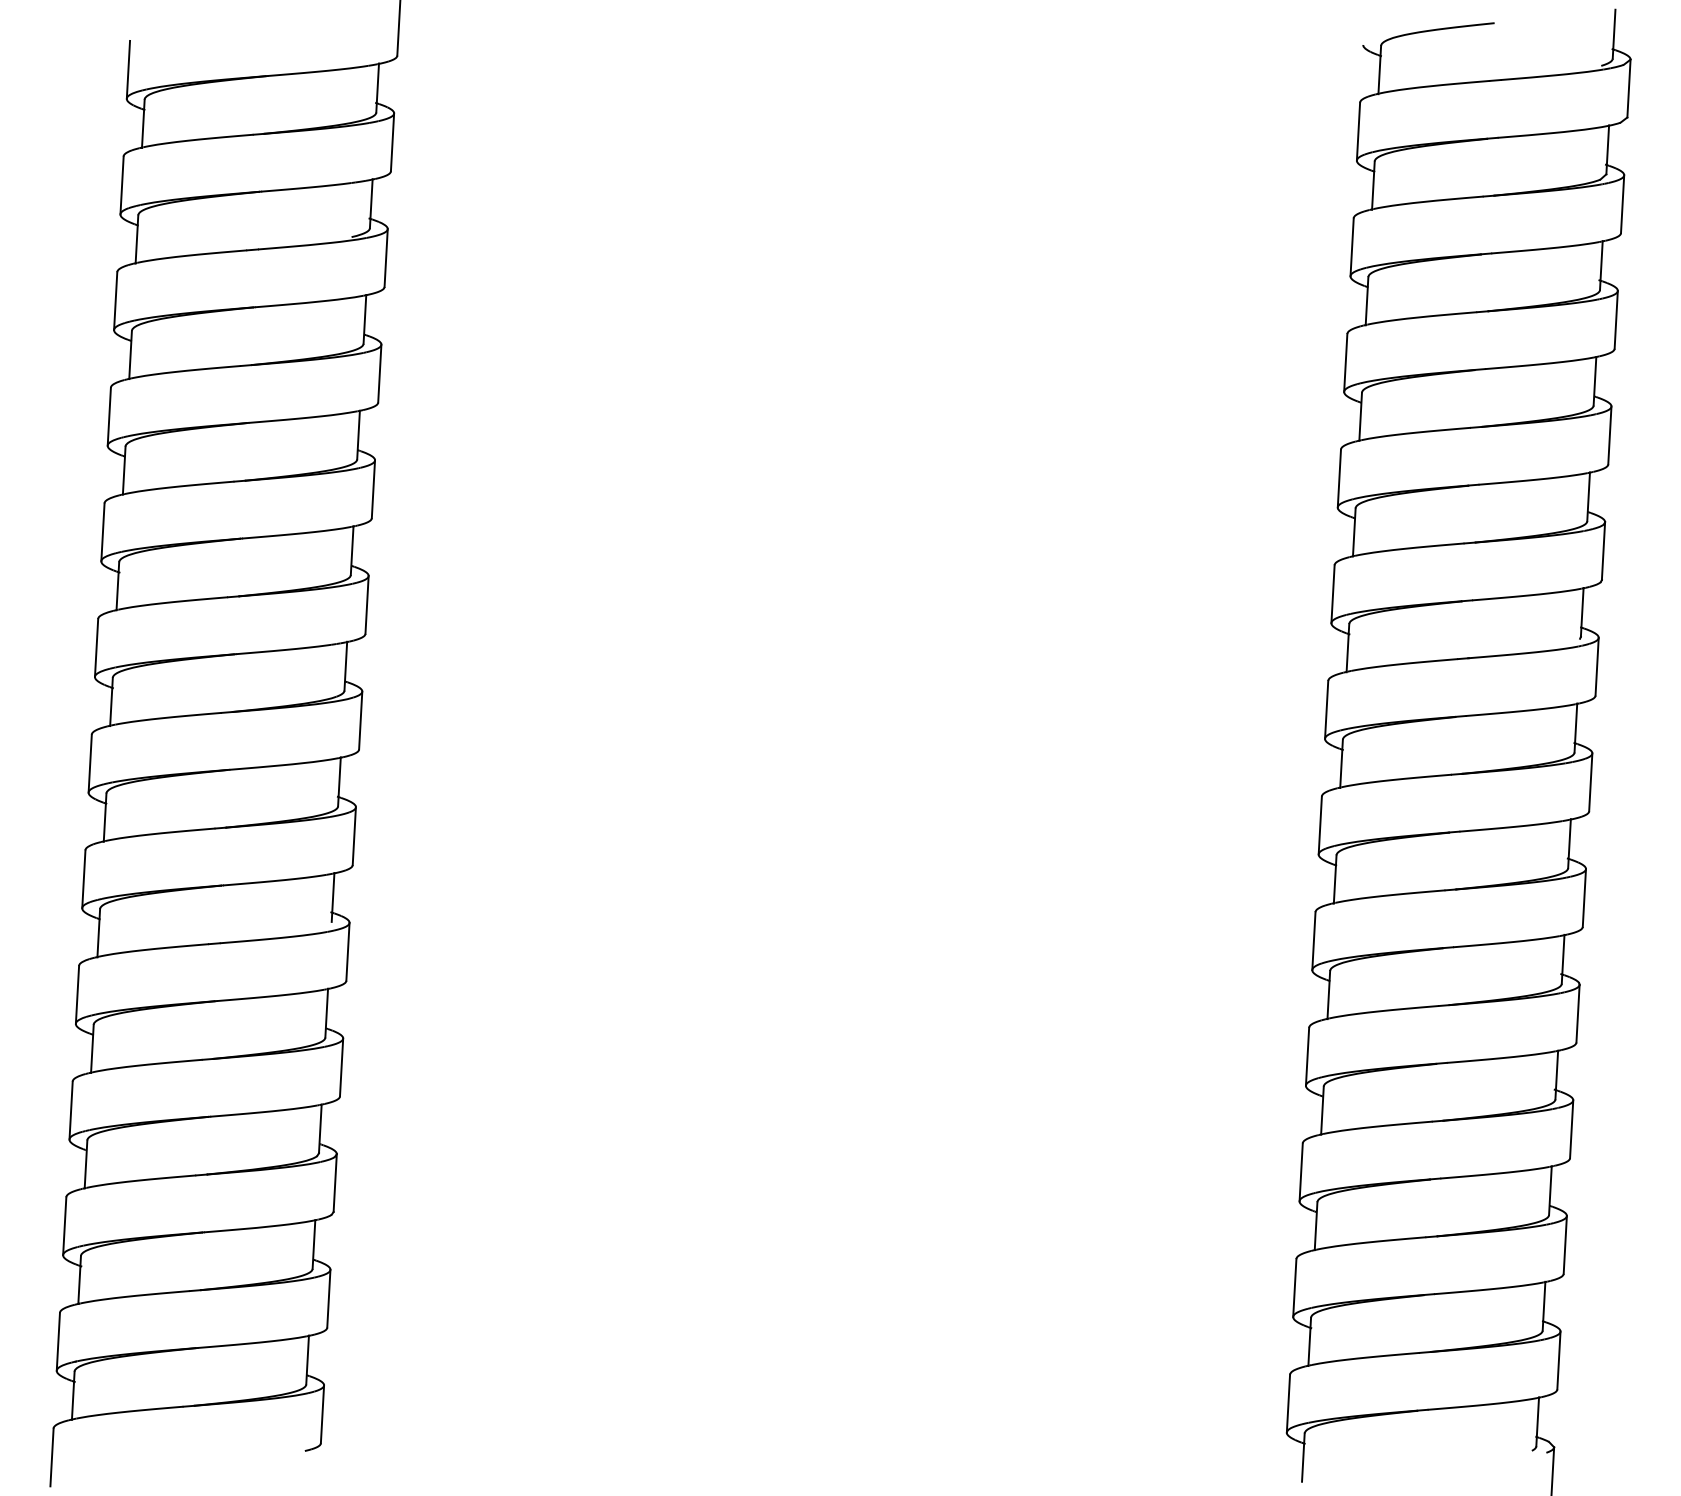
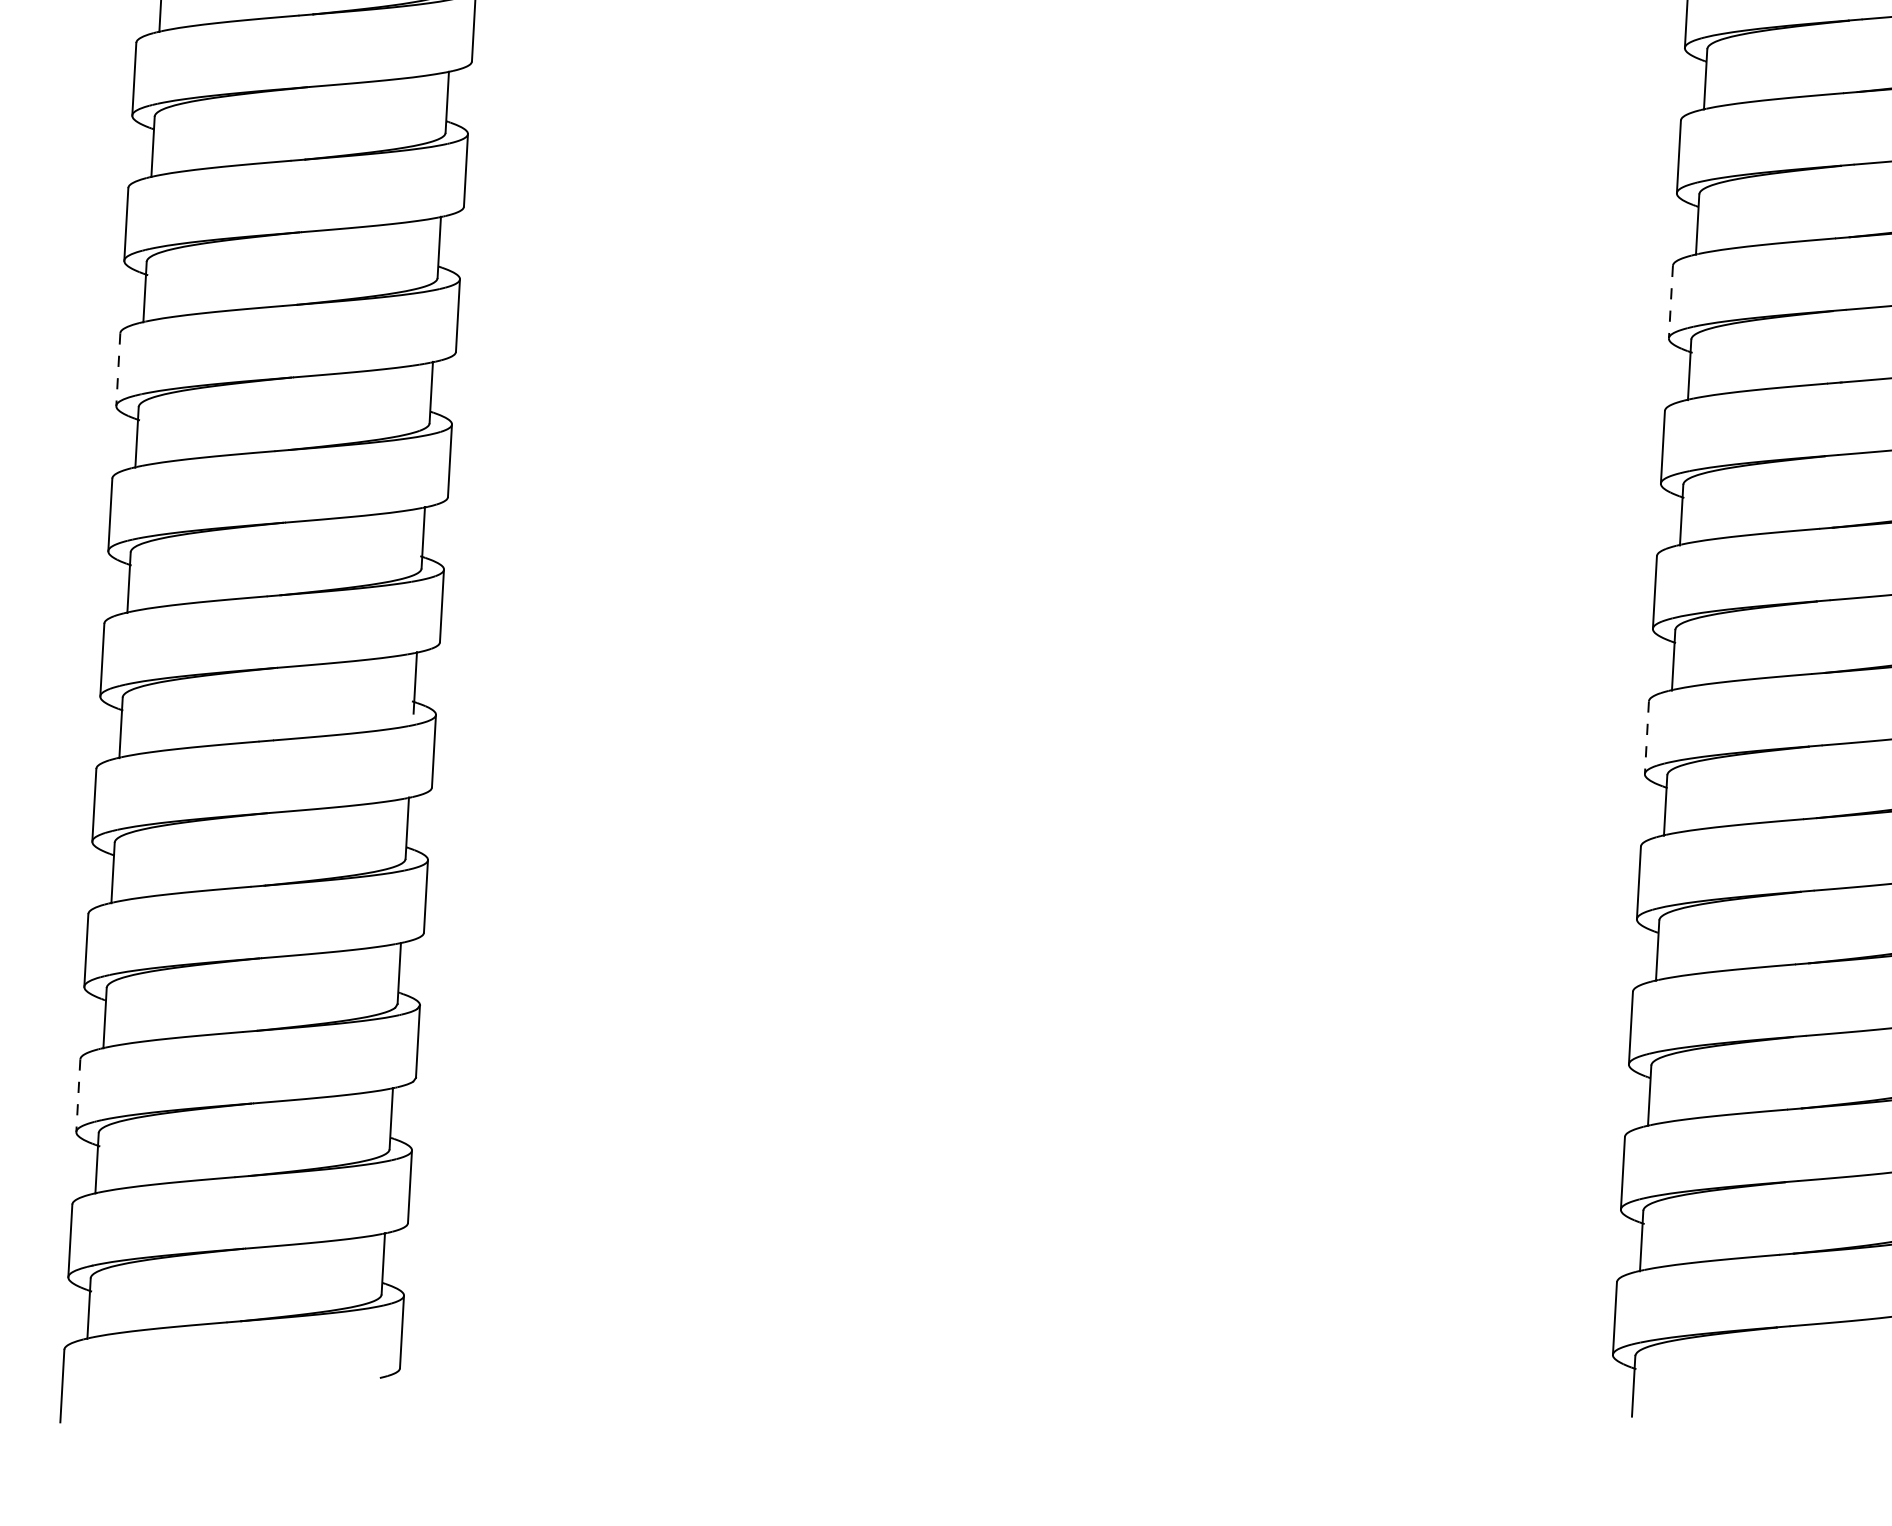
line: (1333, 594) -> (1671, 302), solid -> dashed
line: (96, 648) -> (118, 370), solid -> dashed
line: (1313, 941) -> (1646, 738), solid -> dashed
line: (64, 1226) -> (78, 1096), solid -> dashed

